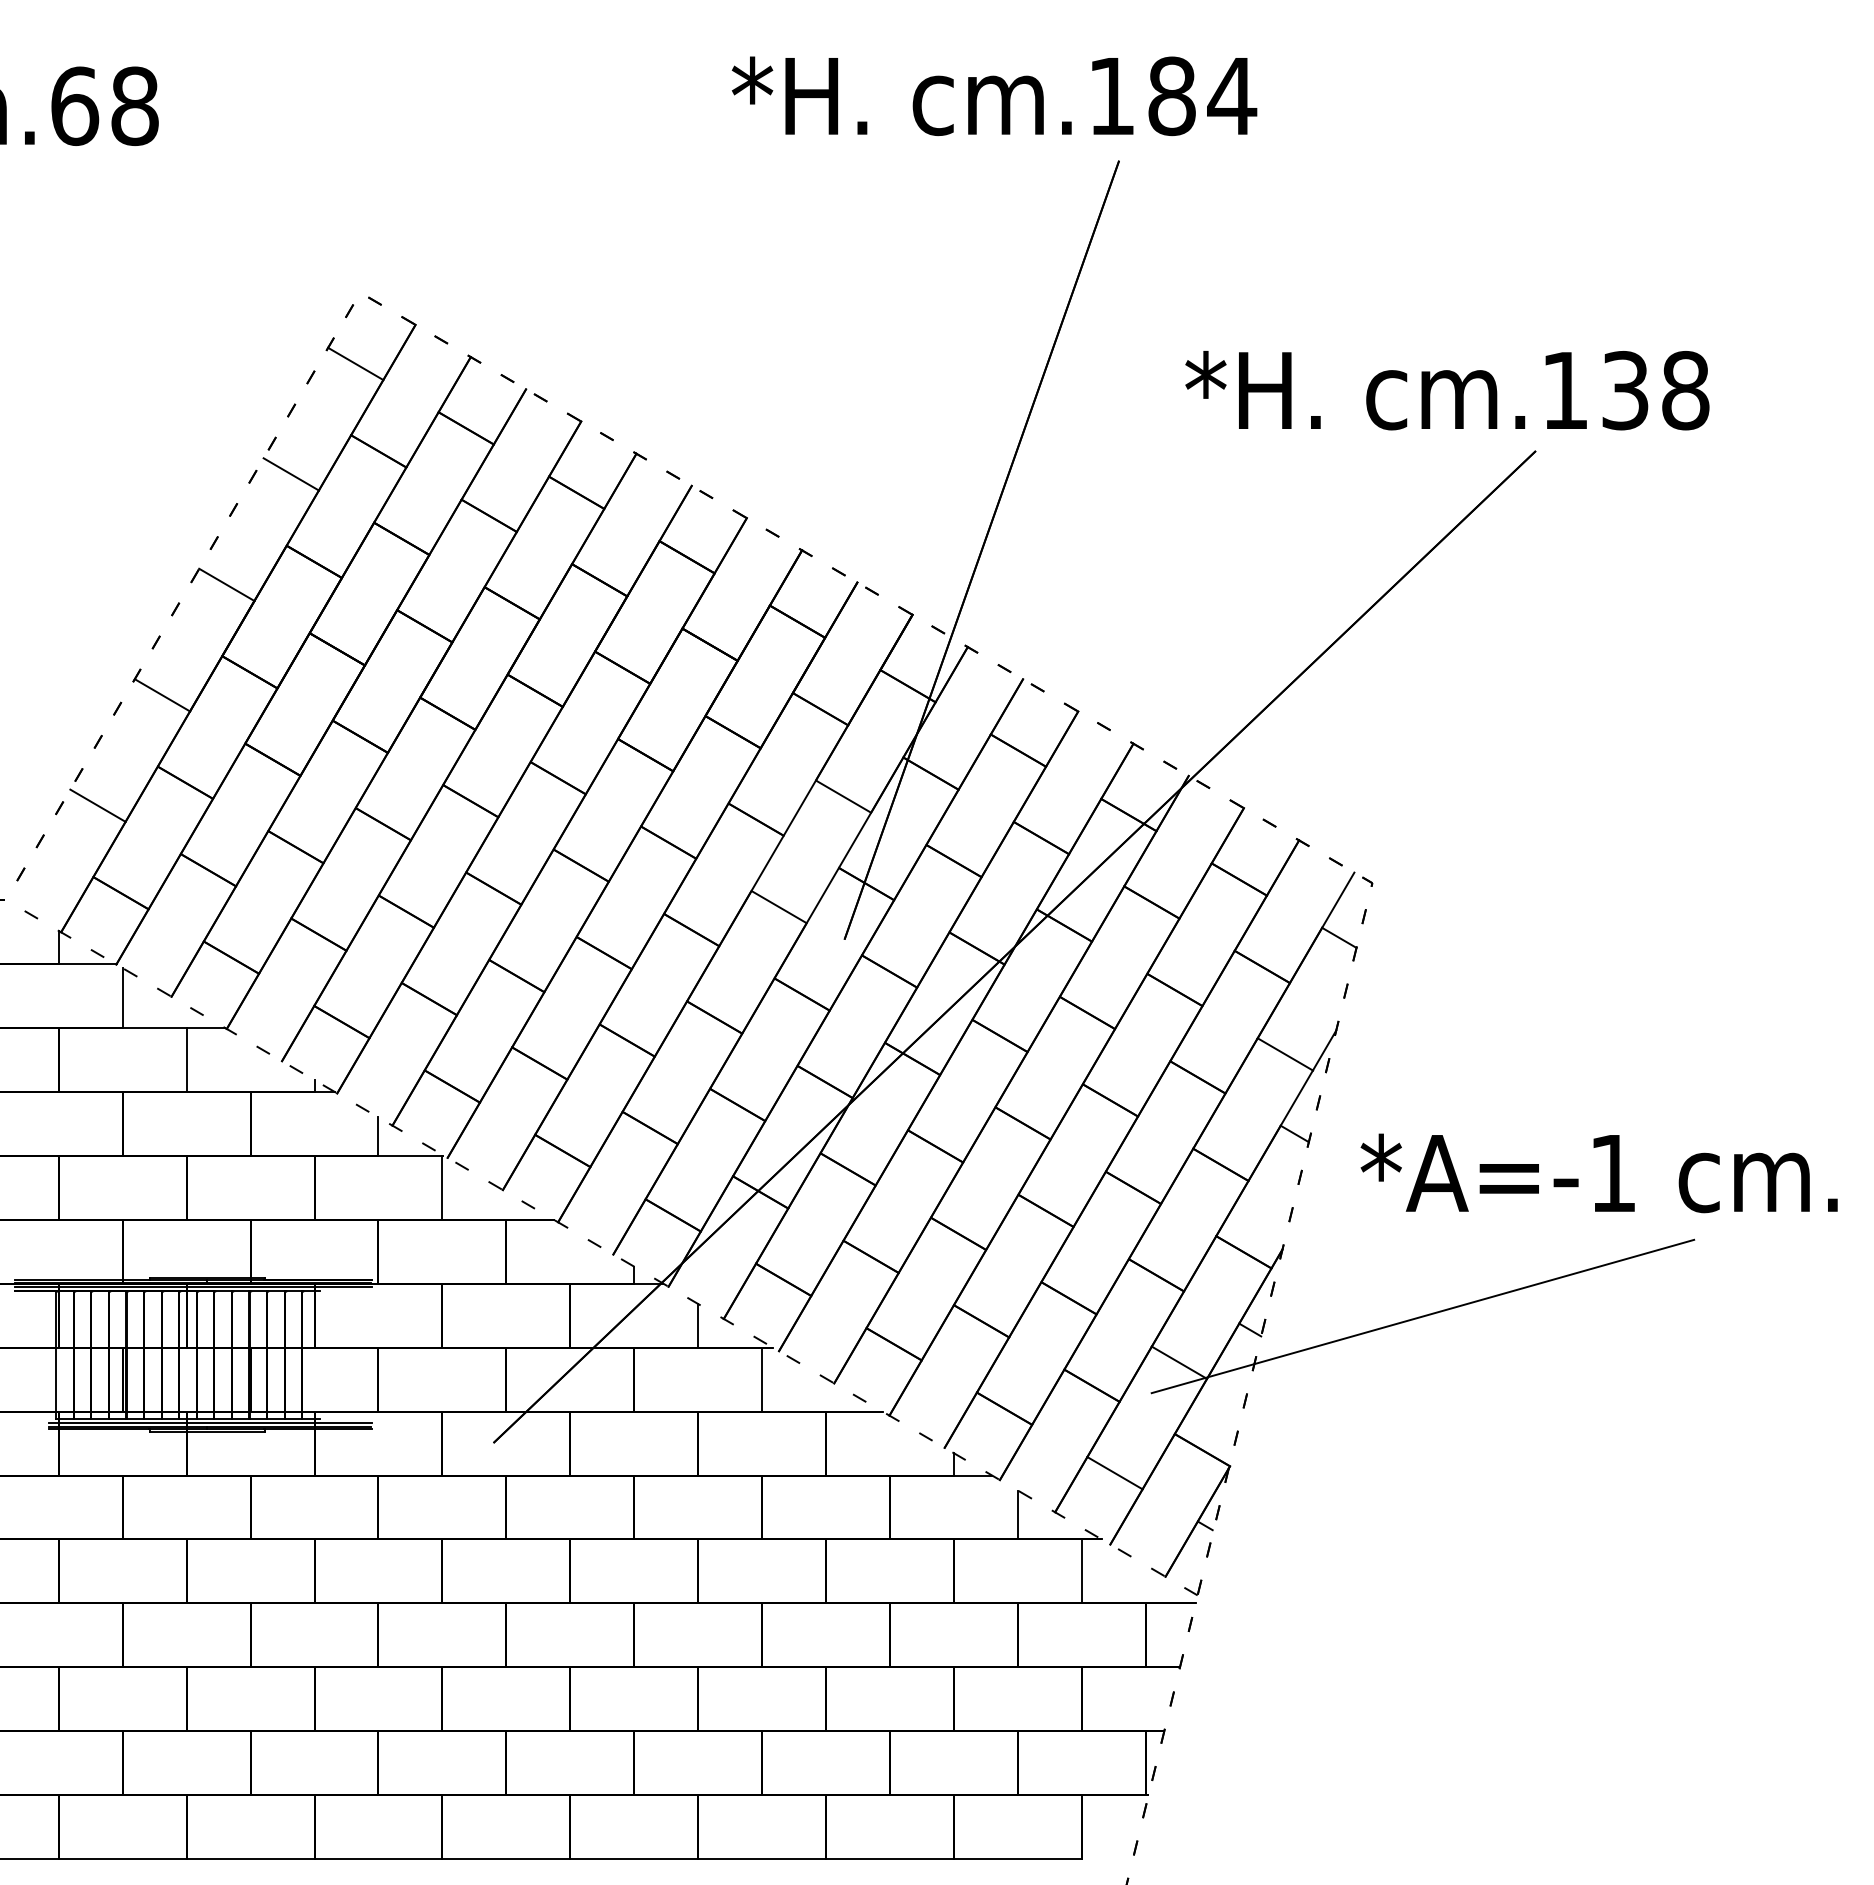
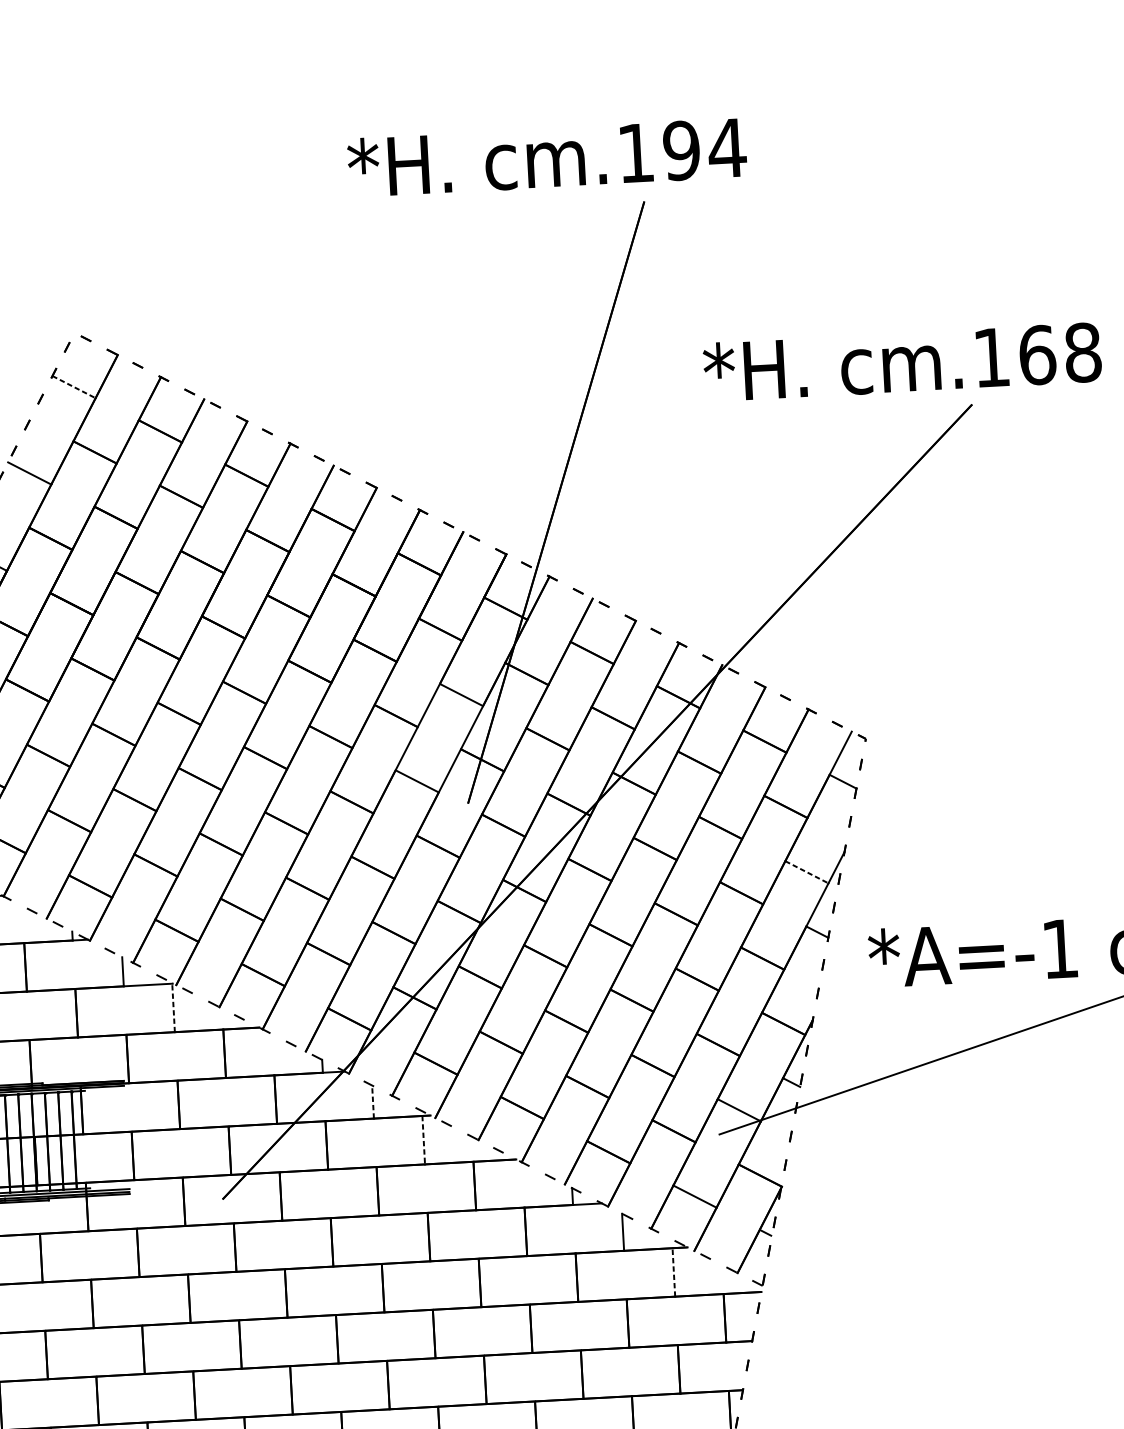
text: (1171, 96) -> (681, 150), cm.184 -> cm.194
line: (355, 363) -> (73, 386), solid -> dashed
text: (1625, 390) -> (1037, 355), cm.138 -> cm.168
line: (1285, 1054) -> (807, 872), solid -> dashed
line: (442, 1187) -> (173, 1007), solid -> dashed
line: (698, 1325) -> (373, 1101), solid -> dashed
line: (762, 1379) -> (424, 1140), solid -> dashed
line: (1081, 1571) -> (673, 1272), solid -> dashed

